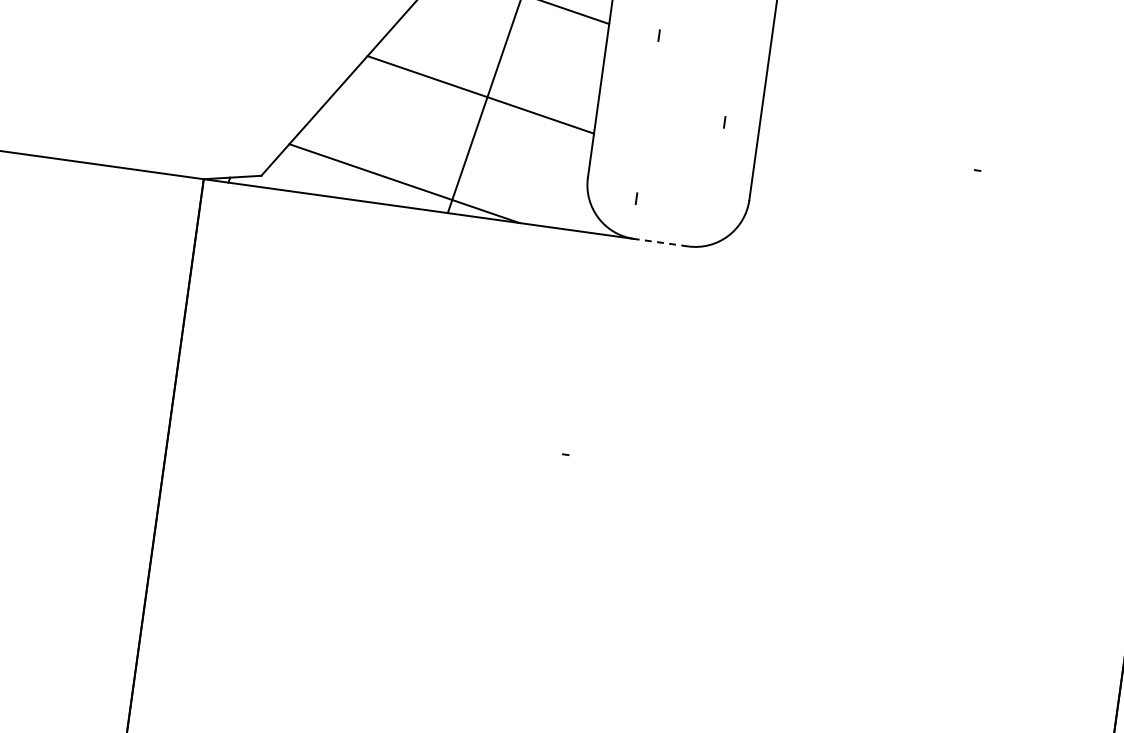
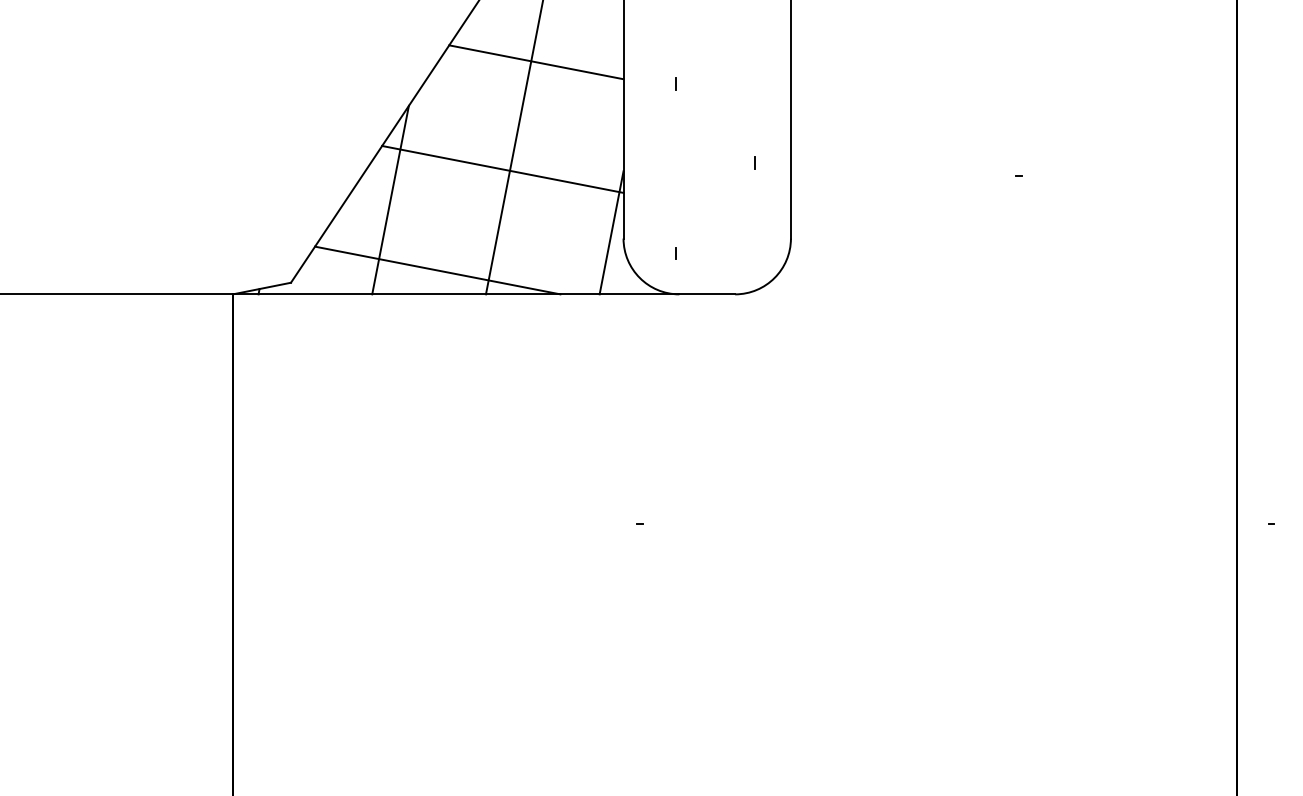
line: (368, 108) -> (390, 199), added
line: (577, 170) -> (611, 232), added
line: (661, 242) -> (707, 294), dashed -> solid

